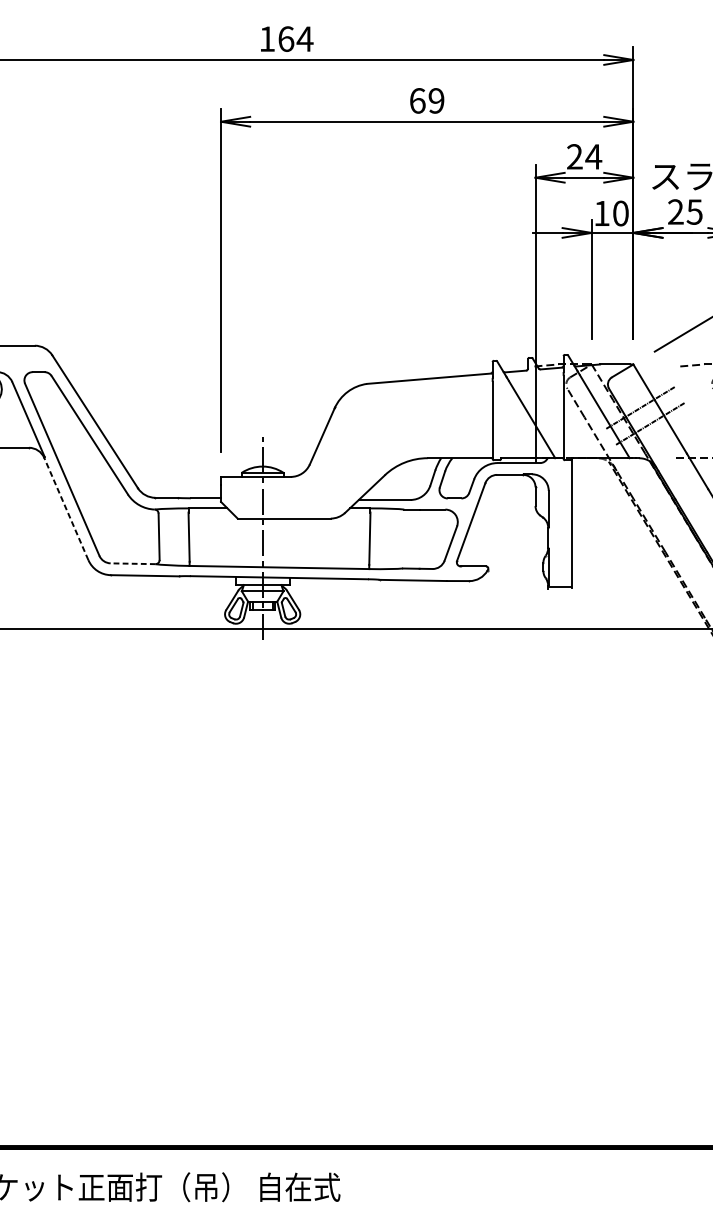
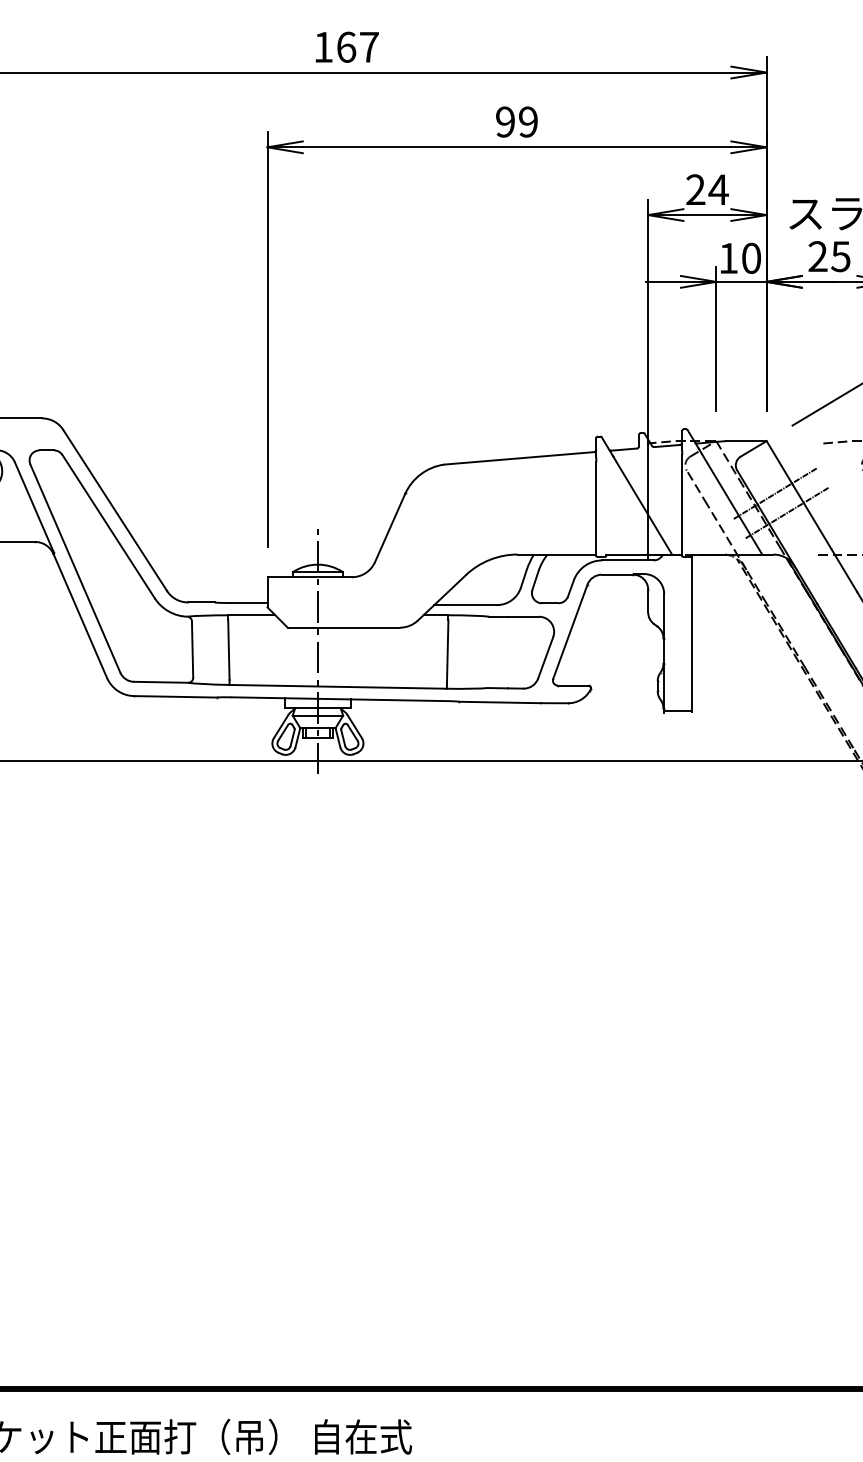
text: (304, 39) -> (368, 47), 164 -> 167
text: (417, 100) -> (505, 121), 69 -> 99
line: (66, 508) -> (80, 615), dashed -> solid
line: (132, 563) -> (160, 682), dashed -> solid

